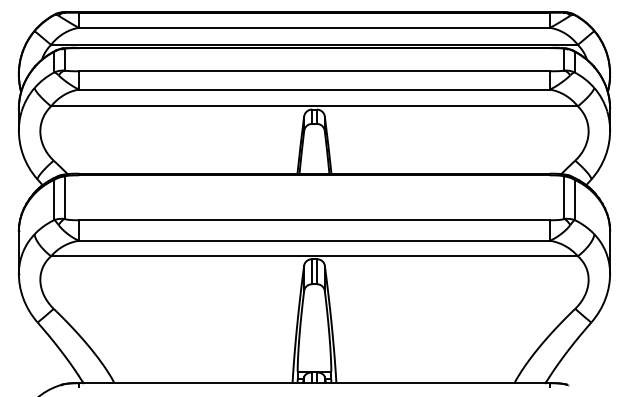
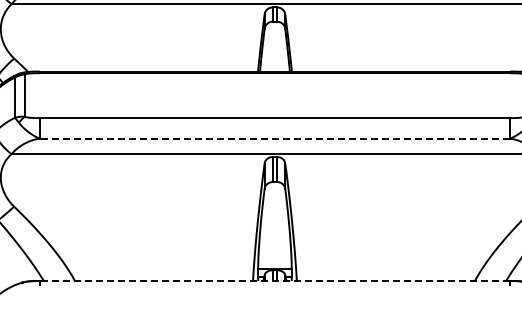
line: (314, 240) -> (274, 138), solid -> dashed
line: (314, 383) -> (274, 281), solid -> dashed

